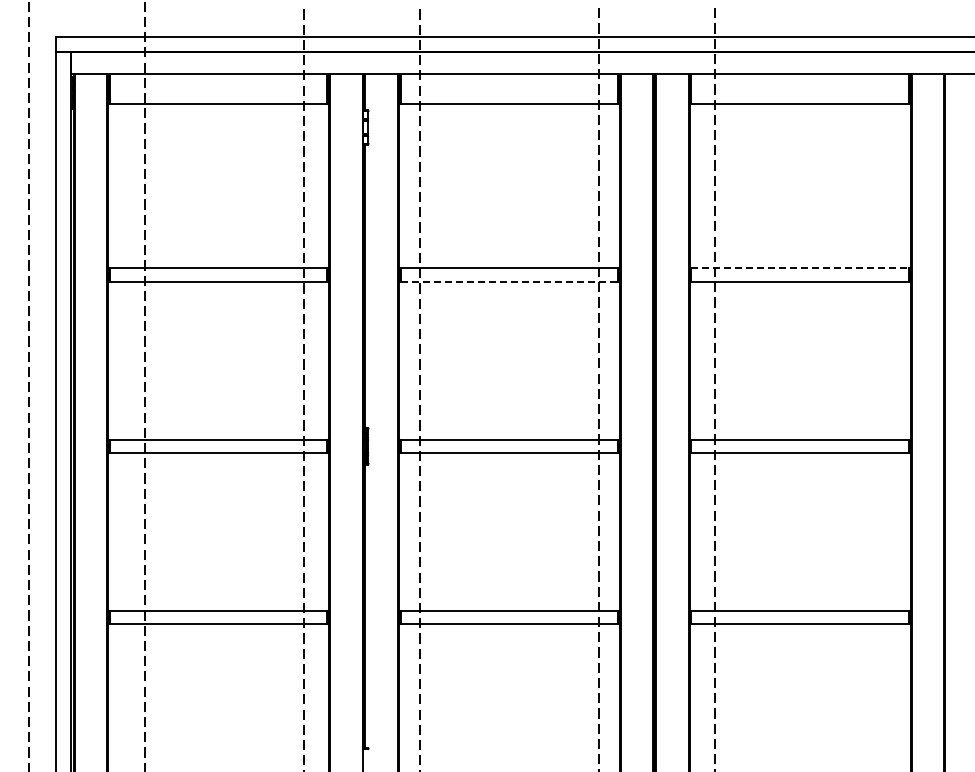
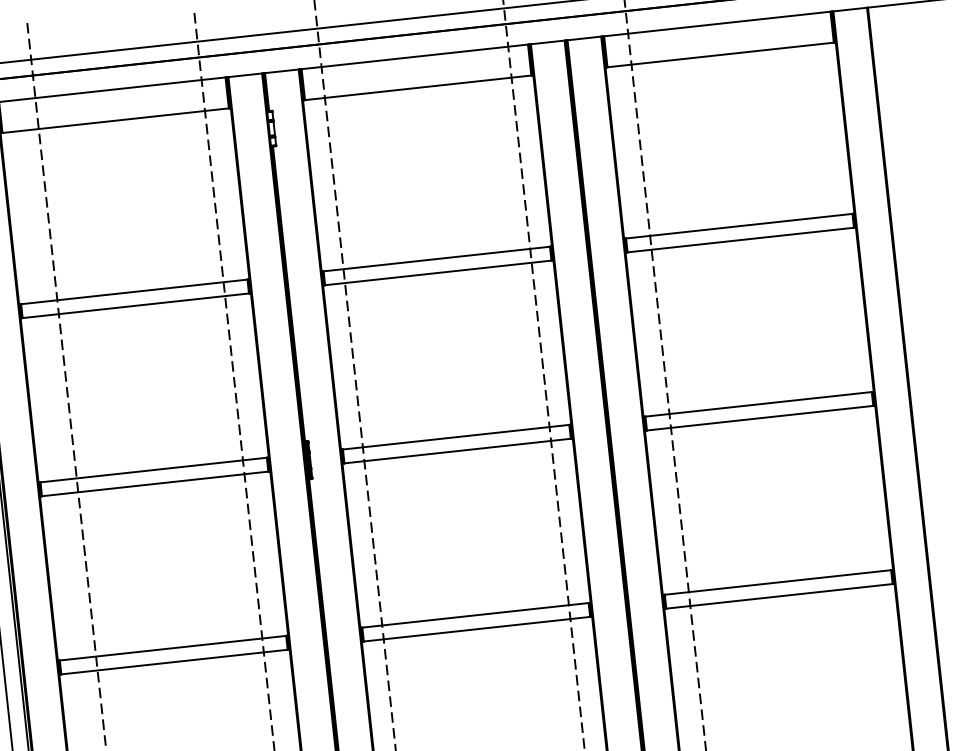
line: (800, 268) -> (739, 226), dashed -> solid
line: (509, 281) -> (438, 272), dashed -> solid

